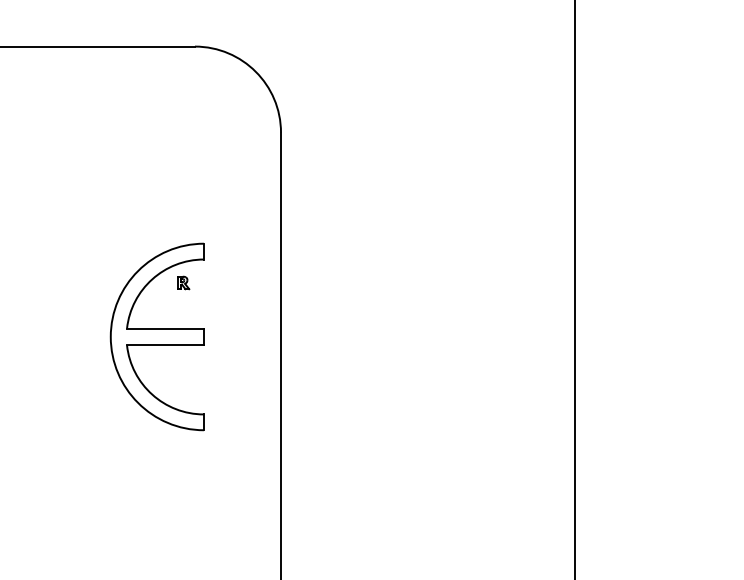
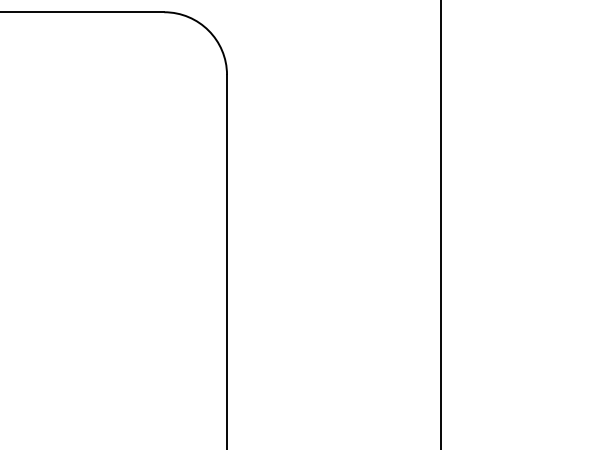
part: (156, 336) -> (136, 223), removed

